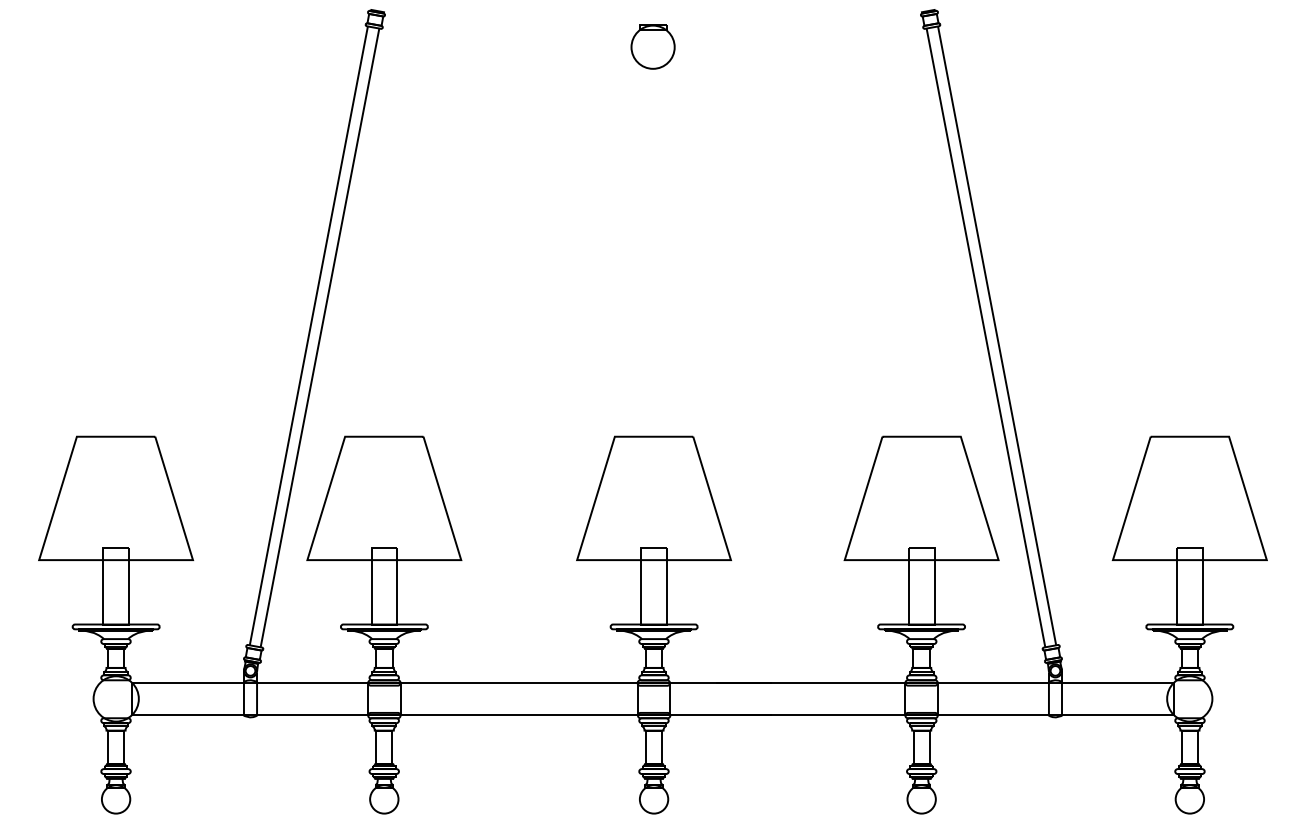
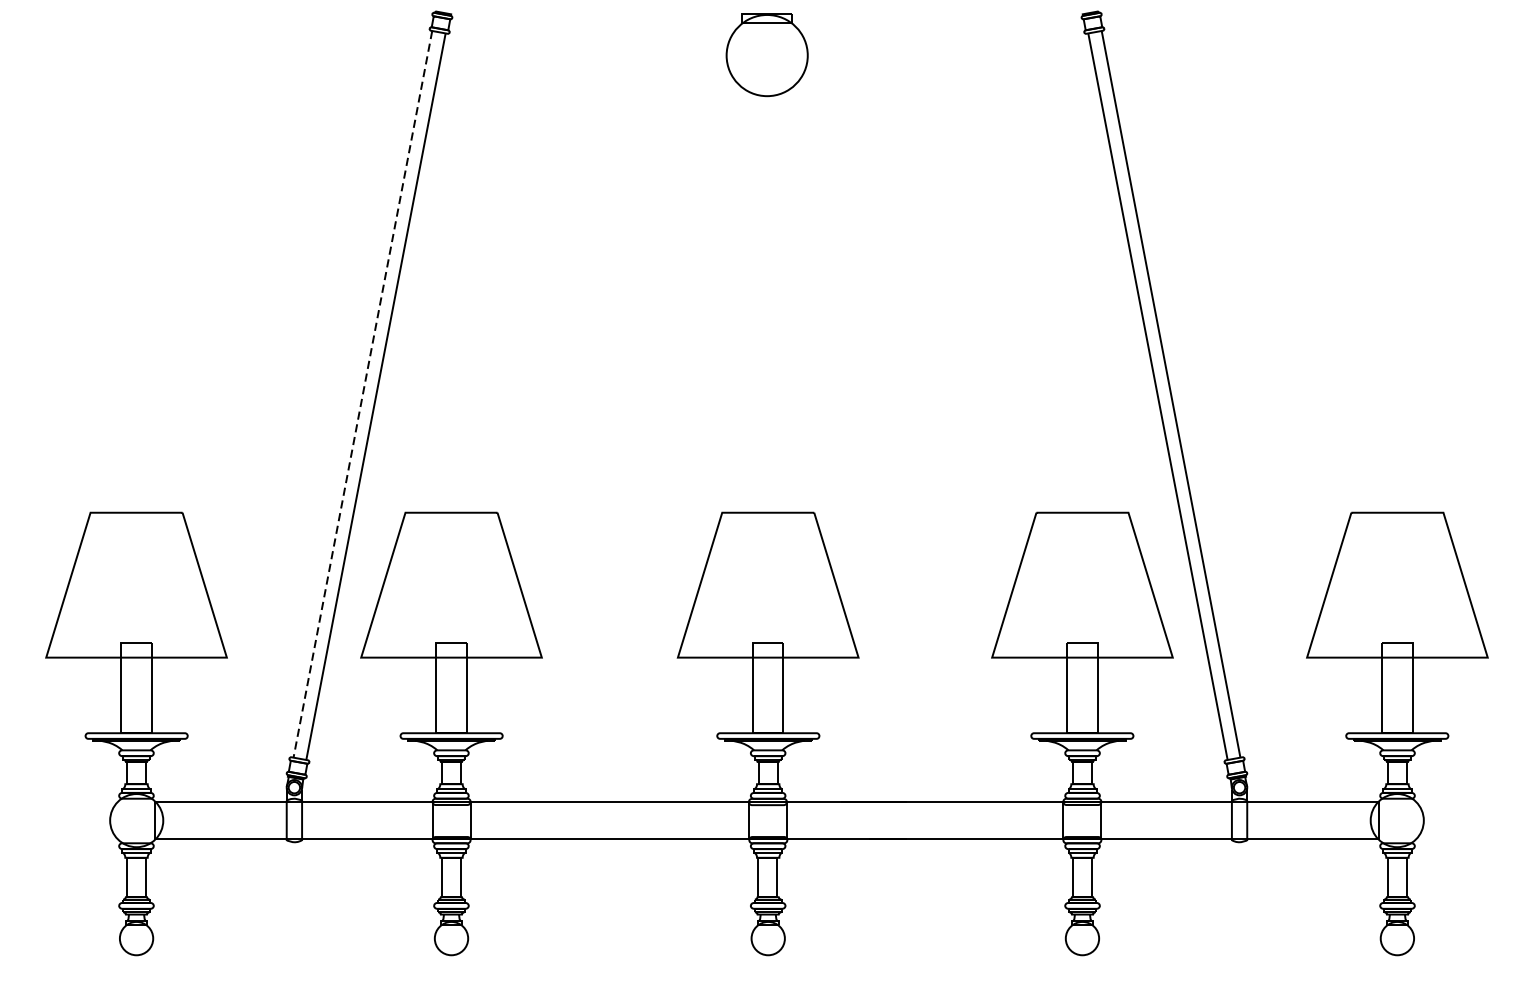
part: (652, 46) -> (766, 54), size x1.6
line: (308, 335) -> (362, 393), solid -> dashed

